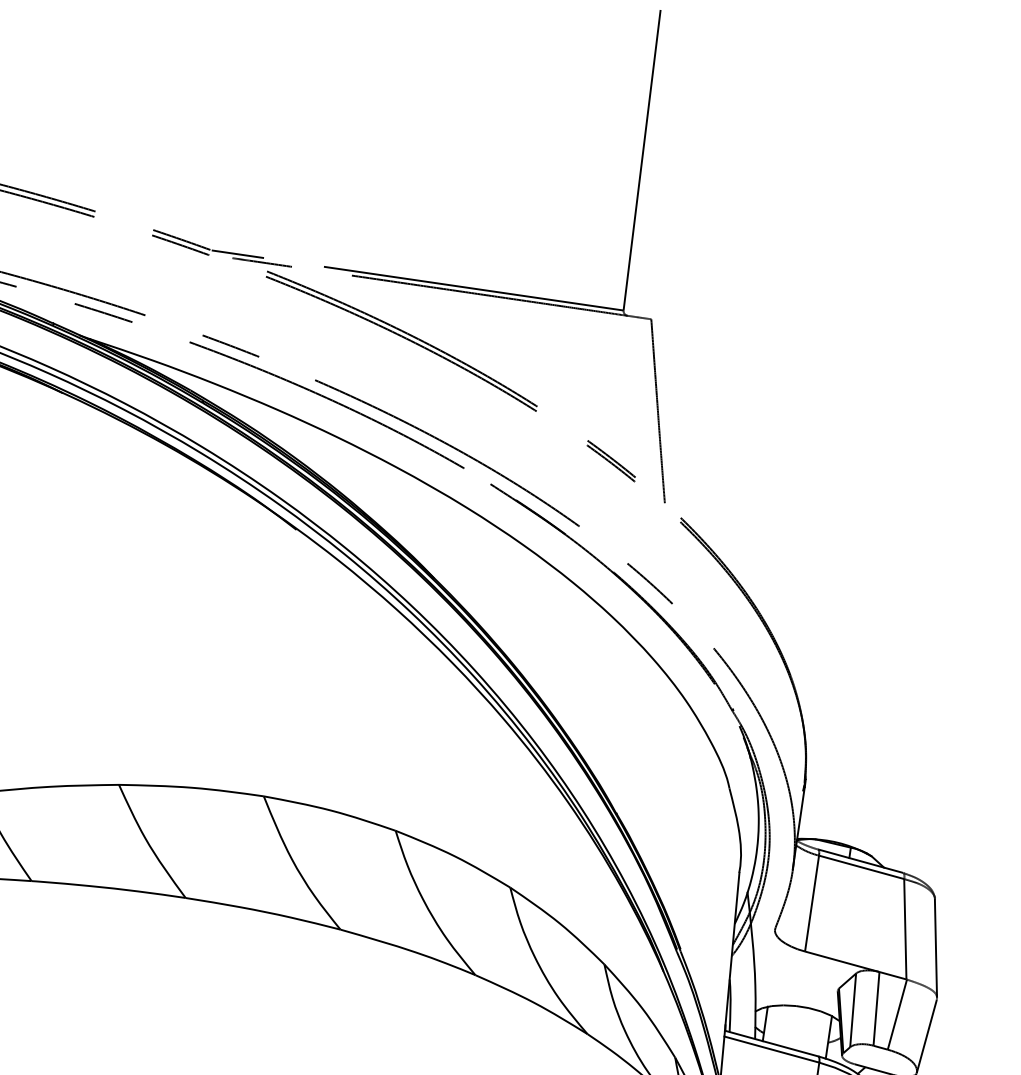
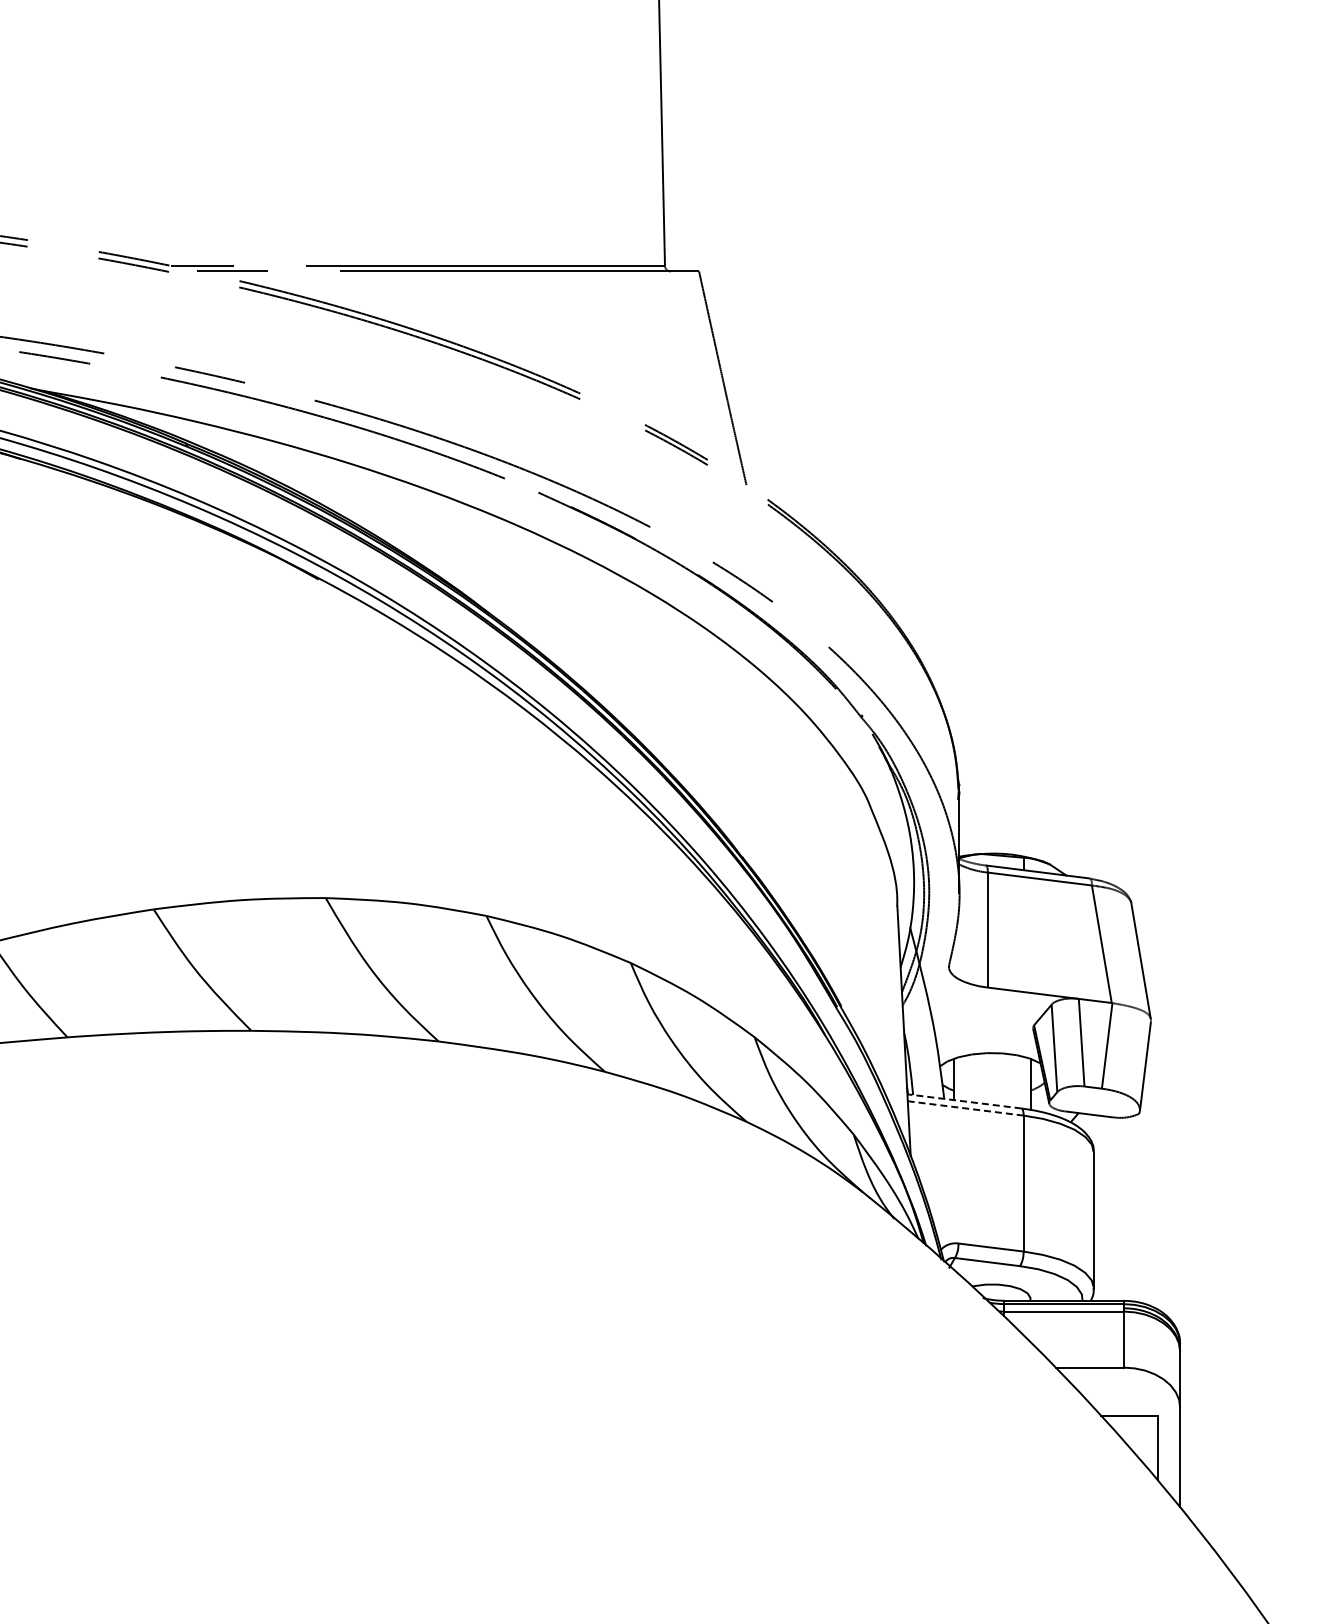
line: (771, 1043) -> (964, 1101), solid -> dashed
line: (771, 1049) -> (965, 1108), solid -> dashed

